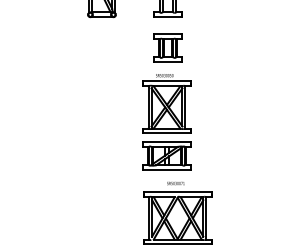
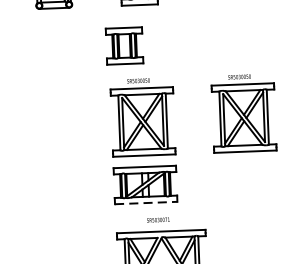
part: (167, 47) -> (123, 44), moved
part: (244, 103) -> (243, 113), added
line: (167, 170) -> (146, 203), solid -> dashed

